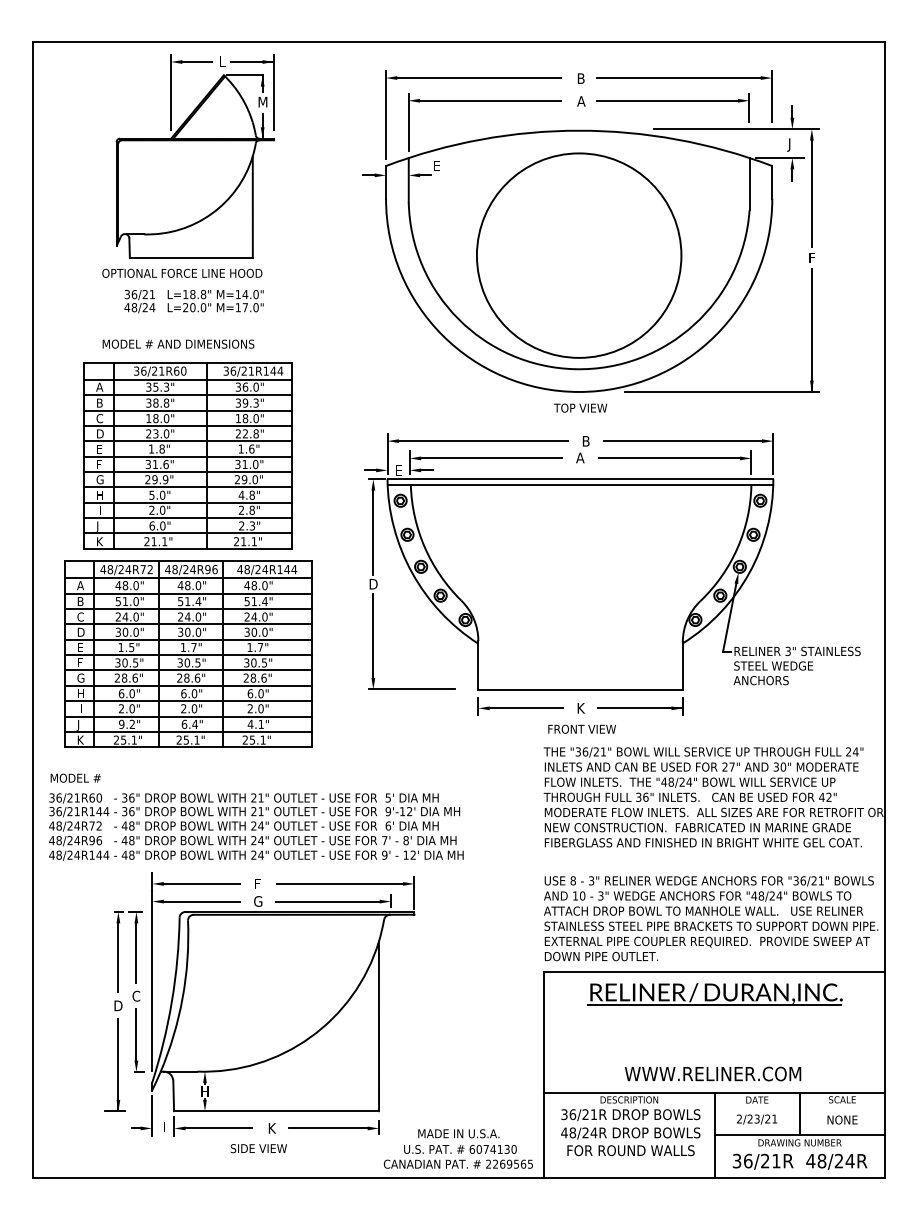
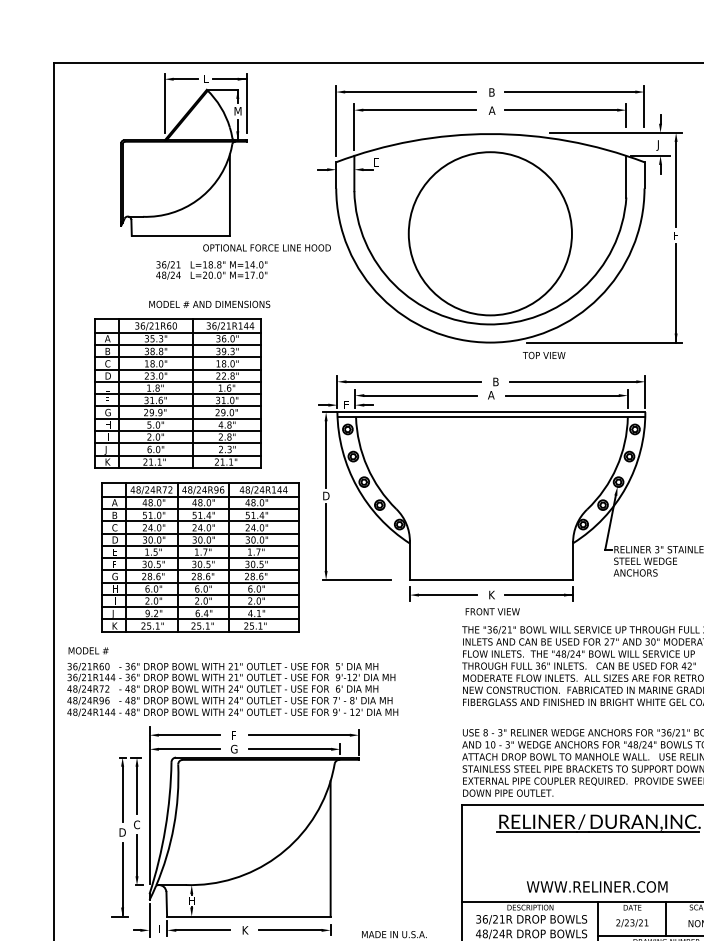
text: (182, 272) -> (267, 247), moved
text: (193, 301) -> (211, 270), moved
text: (178, 343) -> (209, 303), moved
text: (580, 407) -> (544, 354), moved
part: (188, 653) -> (200, 556), moved

